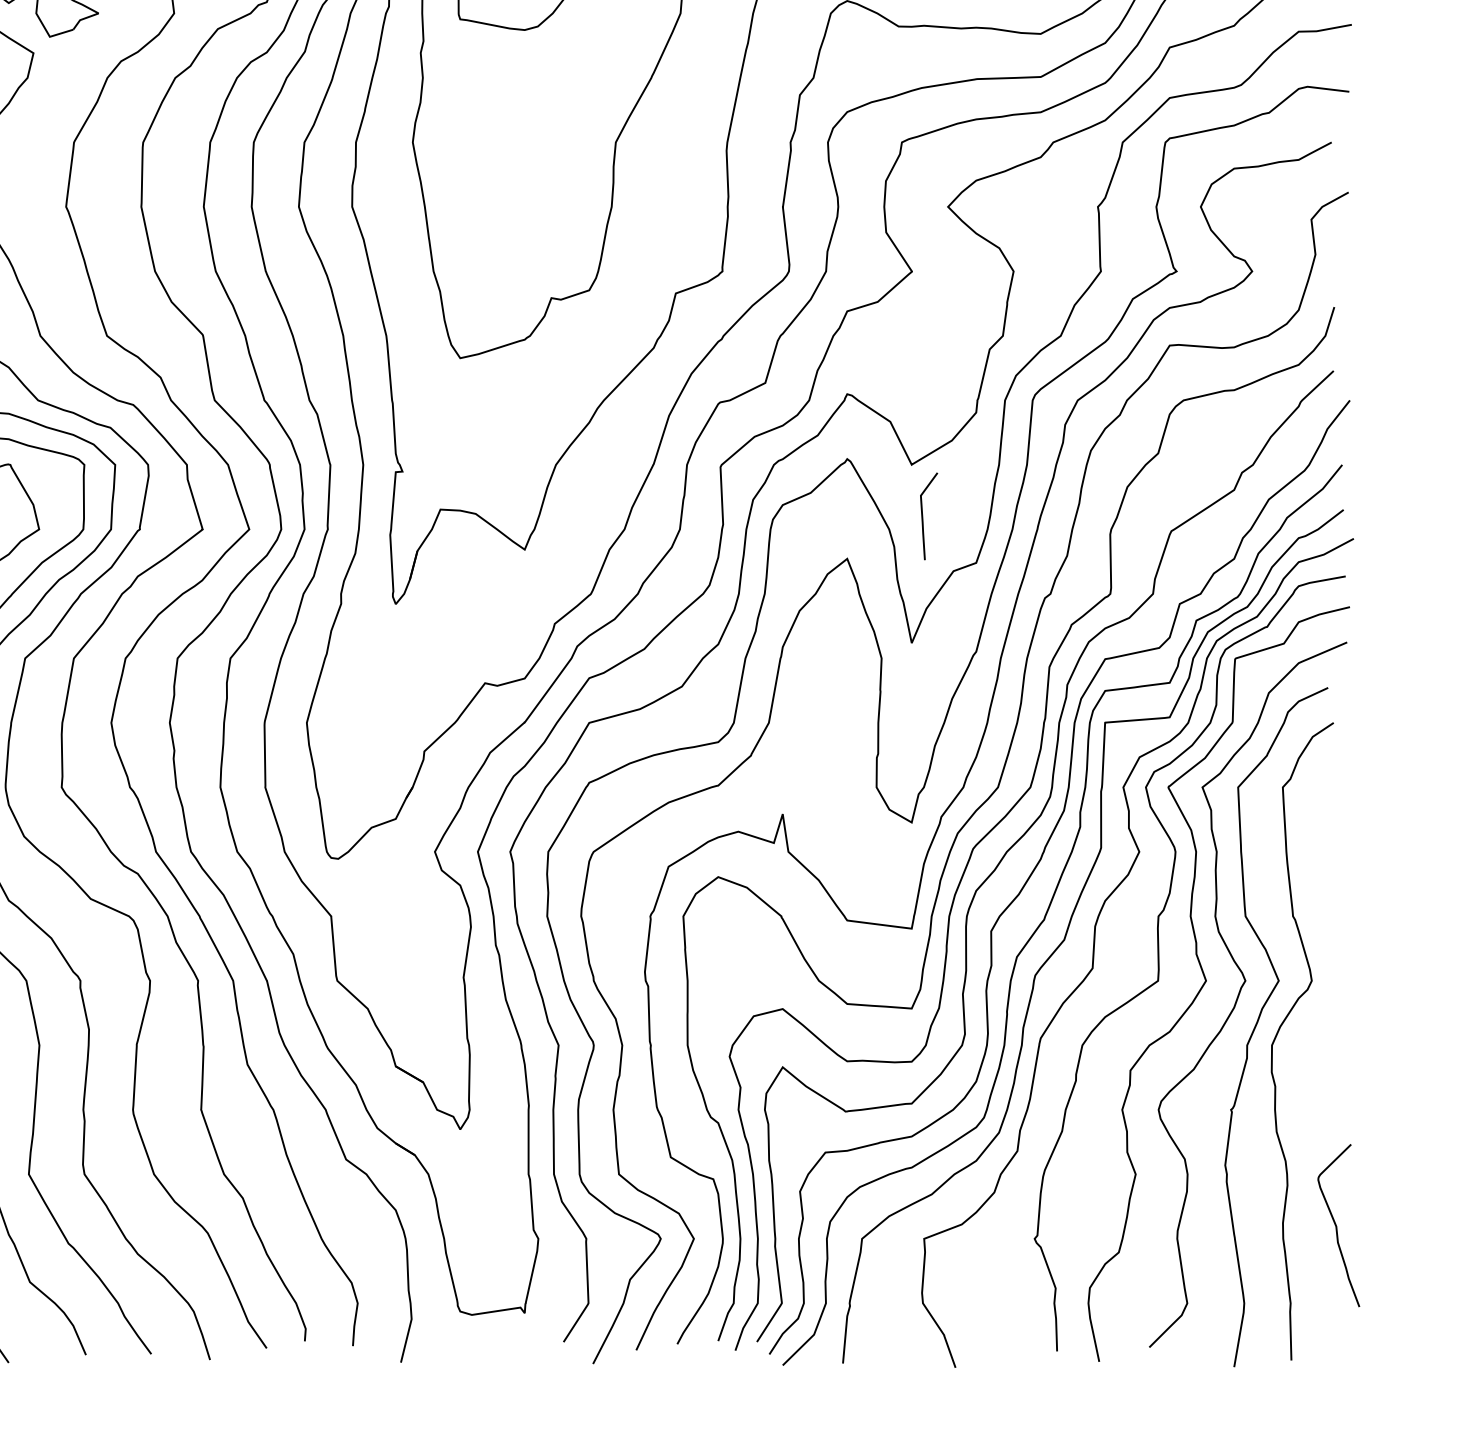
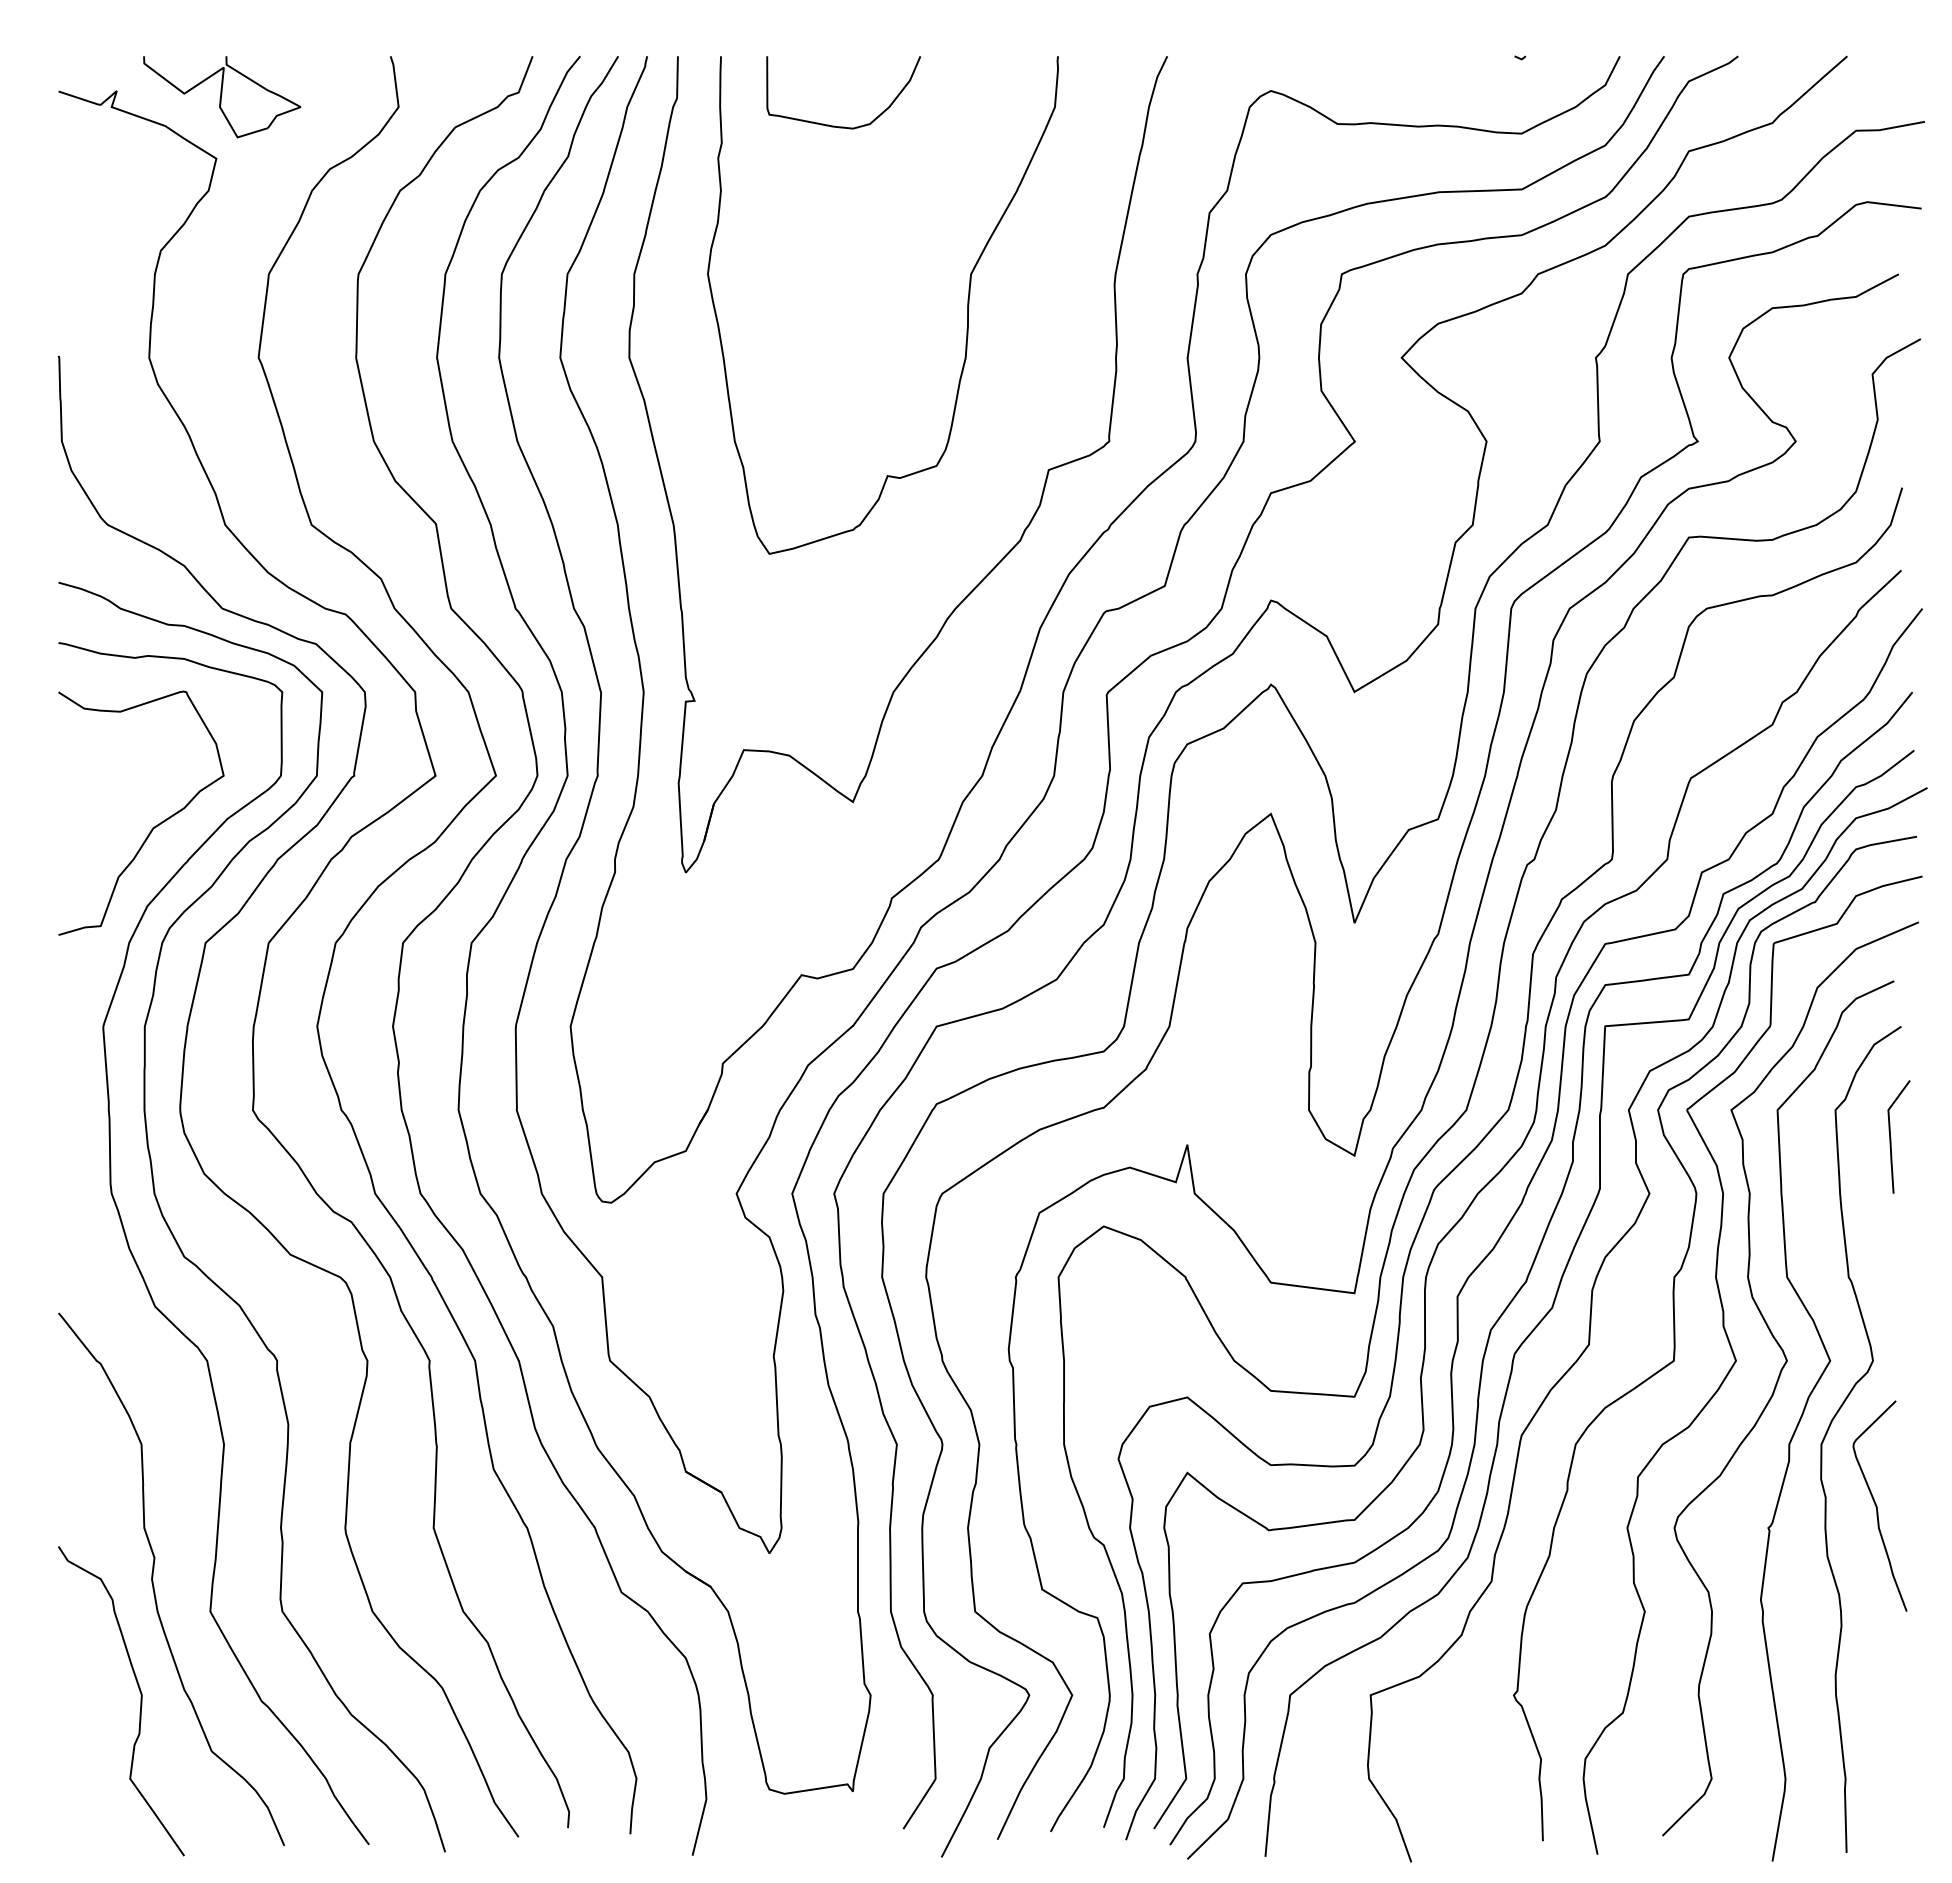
line: (923, 516) -> (1891, 1137), moved
curve: (1336, 1225) -> (1877, 1506), moved

